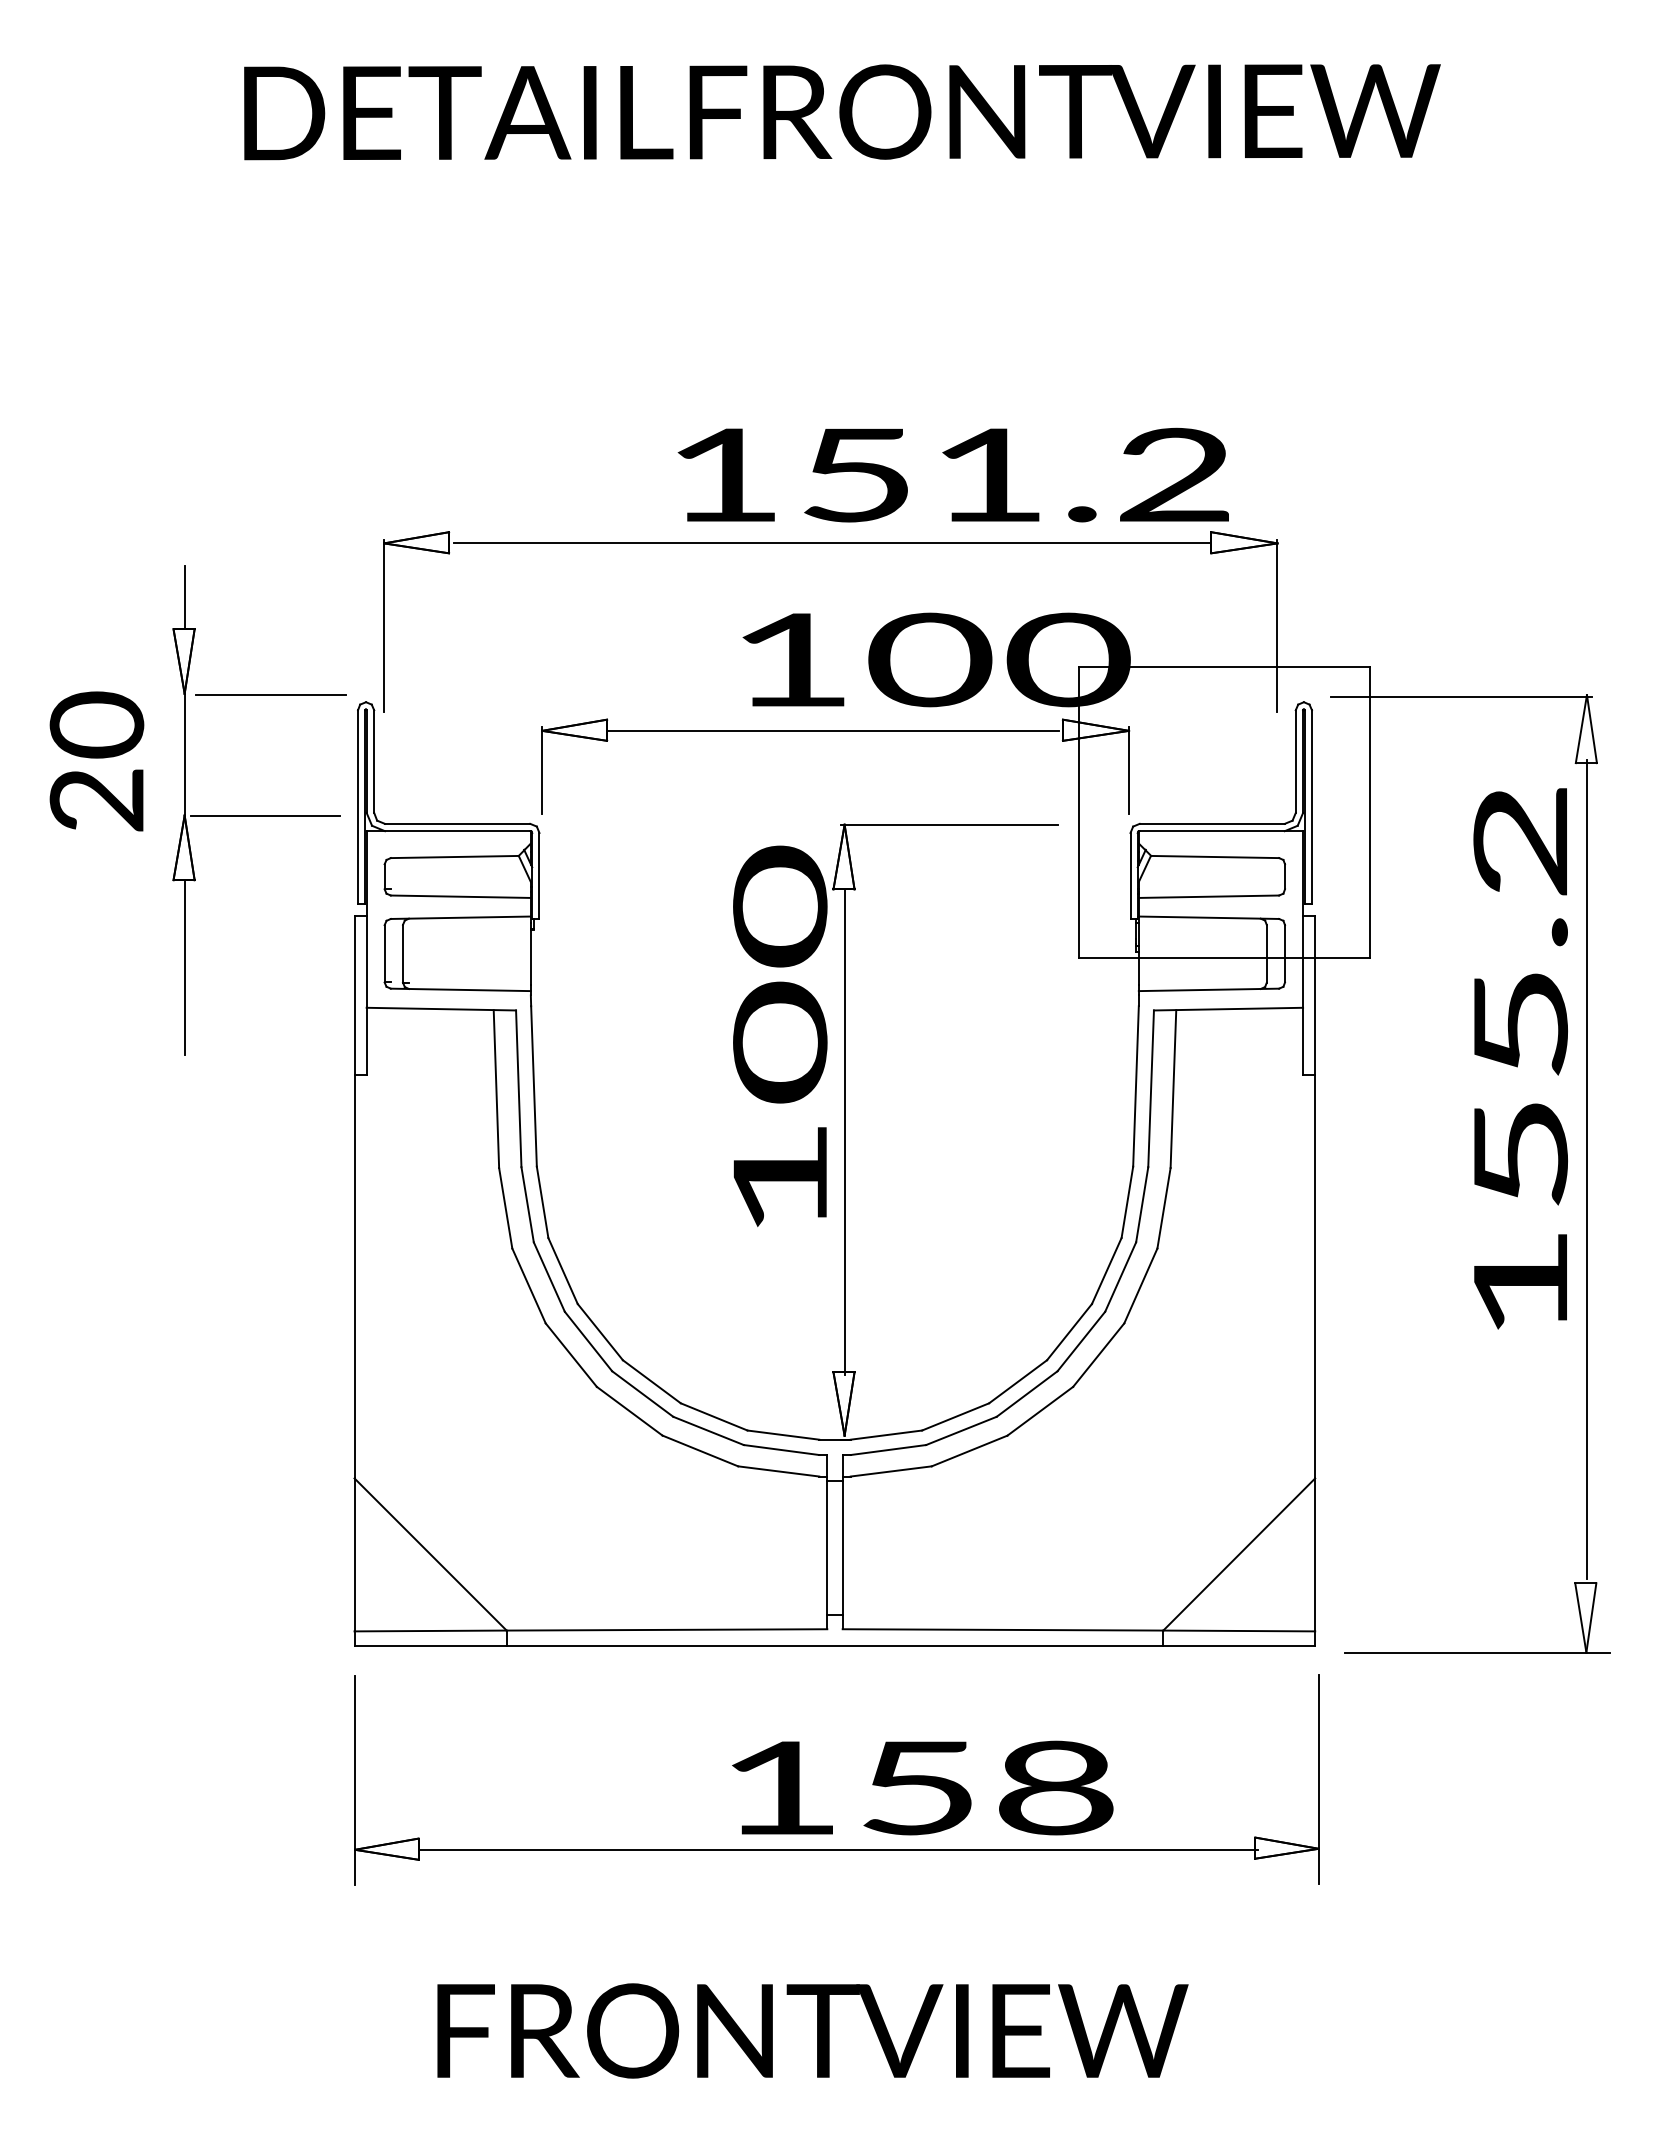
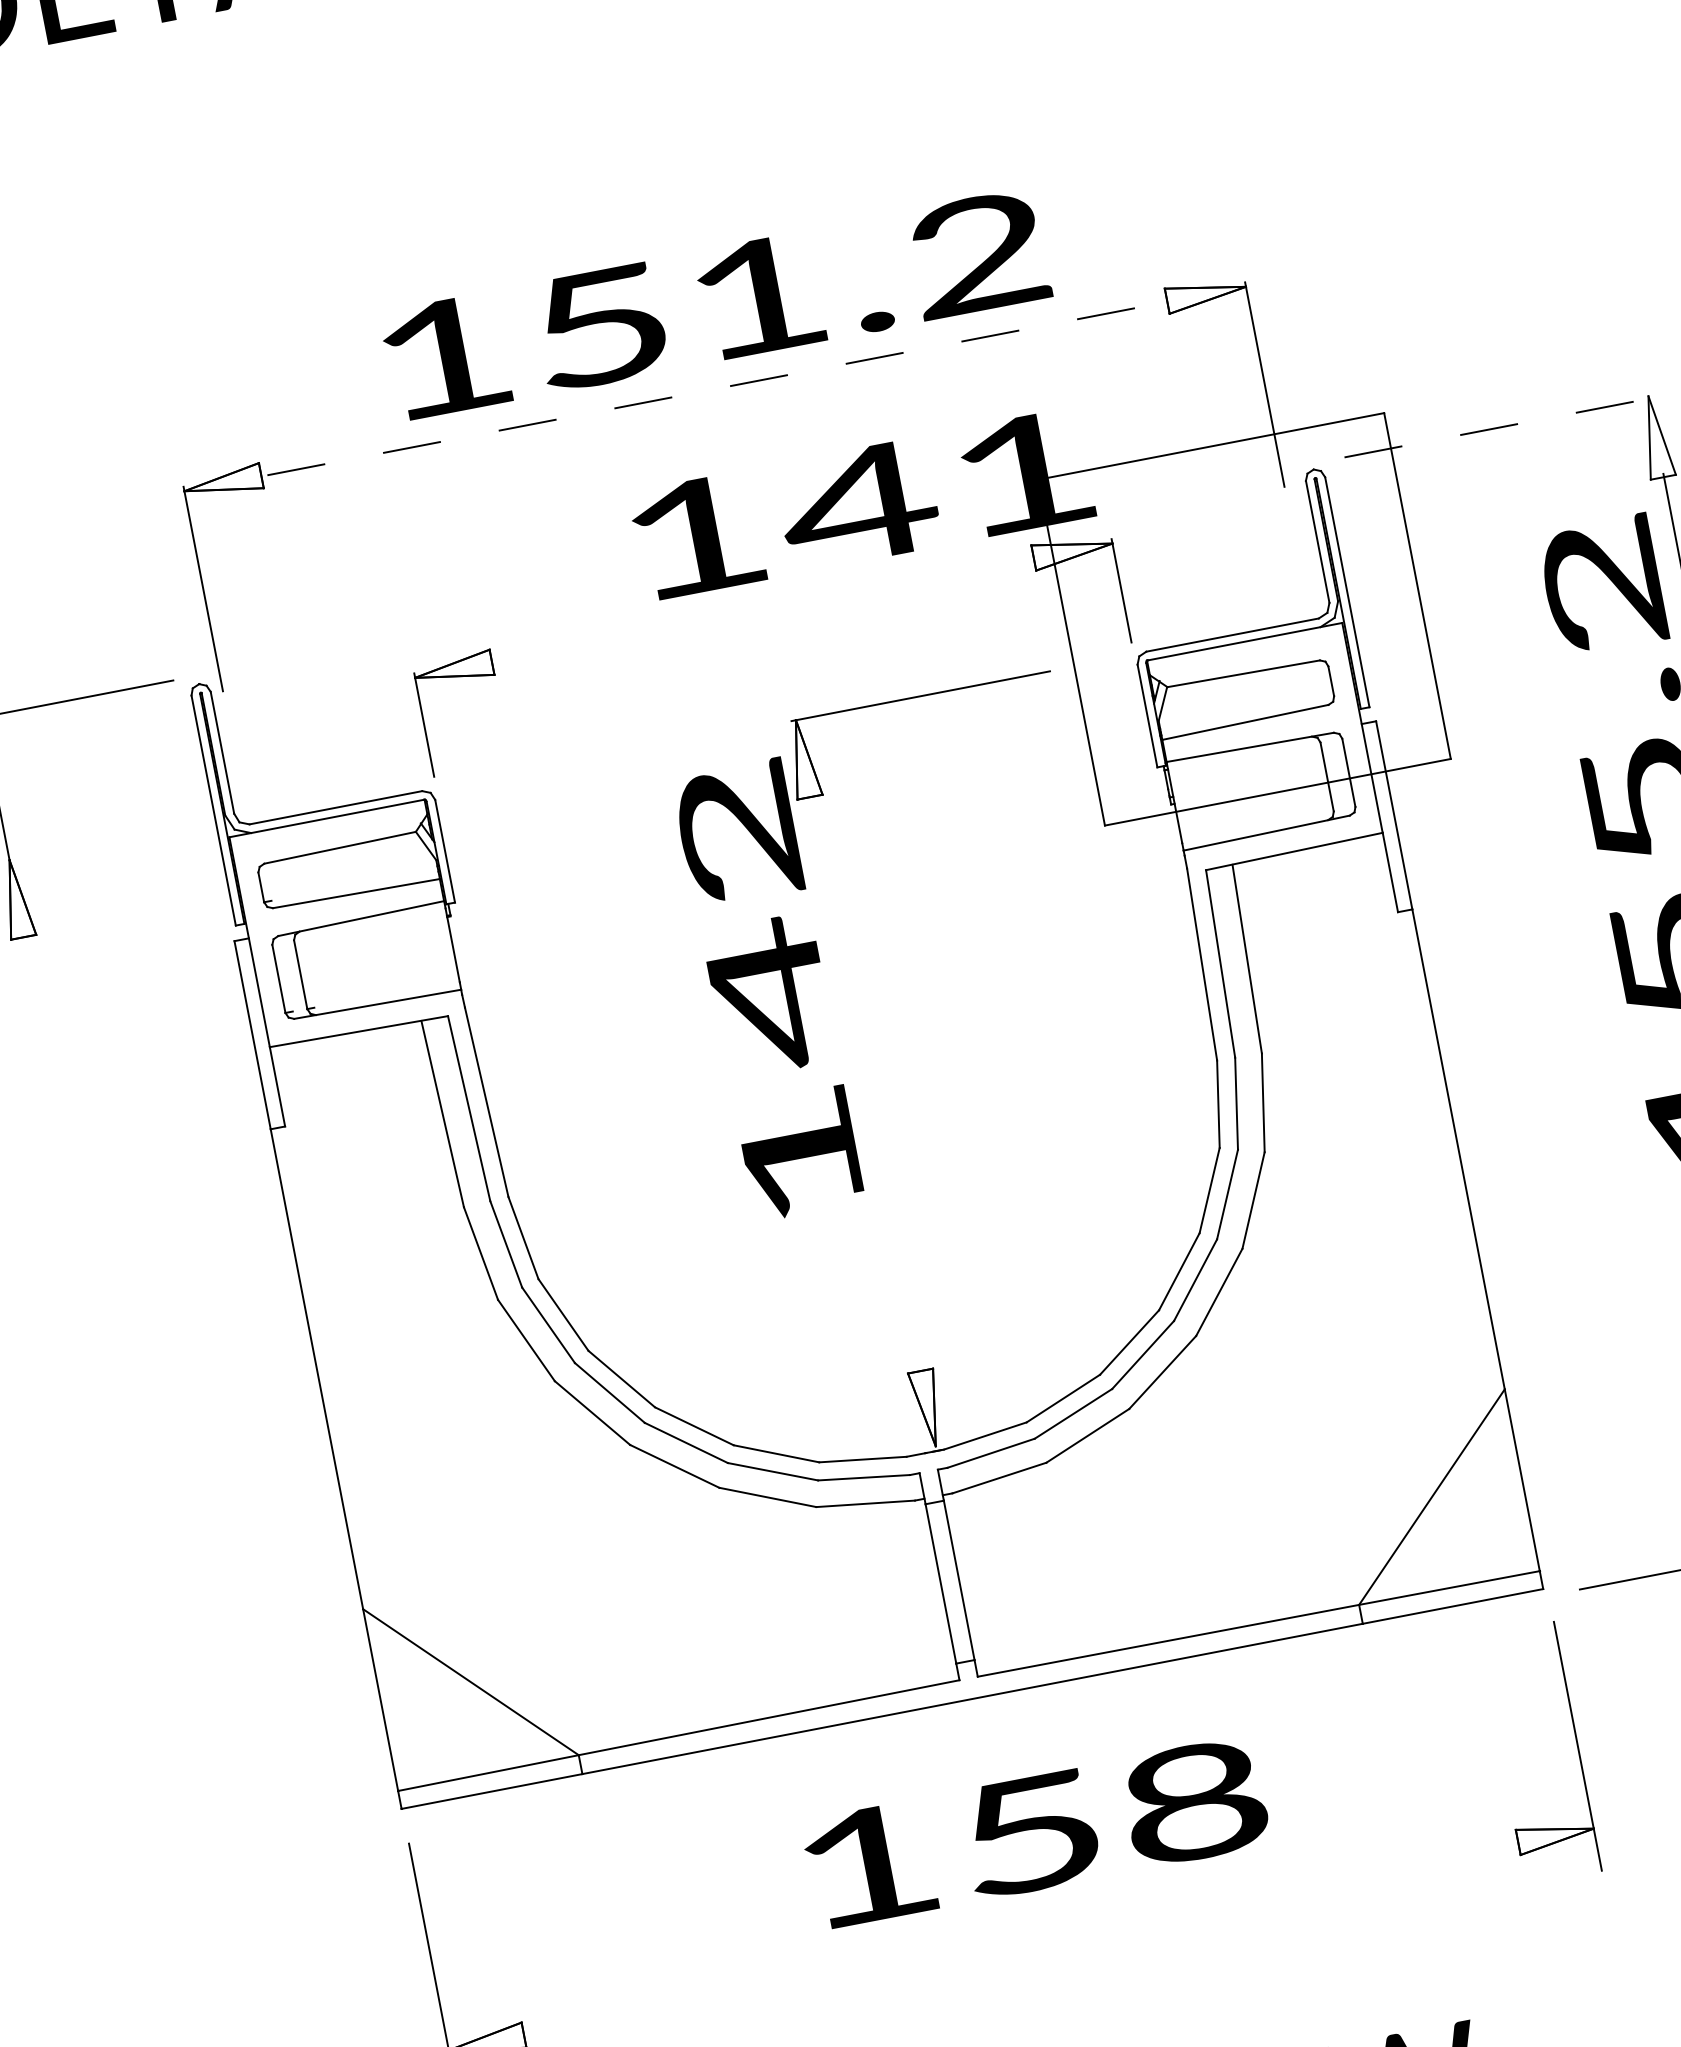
text: (952, 474) -> (714, 304), moved
line: (832, 543) -> (717, 388), solid -> dashed
text: (997, 659) -> (939, 488), 100 -> 141
line: (1461, 697) -> (1499, 427), solid -> dashed
line: (832, 730) -> (759, 611), removed
line: (265, 815) -> (105, 841), removed
line: (184, 967) -> (44, 1040), removed
text: (780, 976) -> (754, 915), 100 -> 142
line: (844, 1131) -> (866, 1084), removed
text: (922, 1787) -> (1035, 1832), moved
line: (837, 1849) -> (1022, 1939), removed

